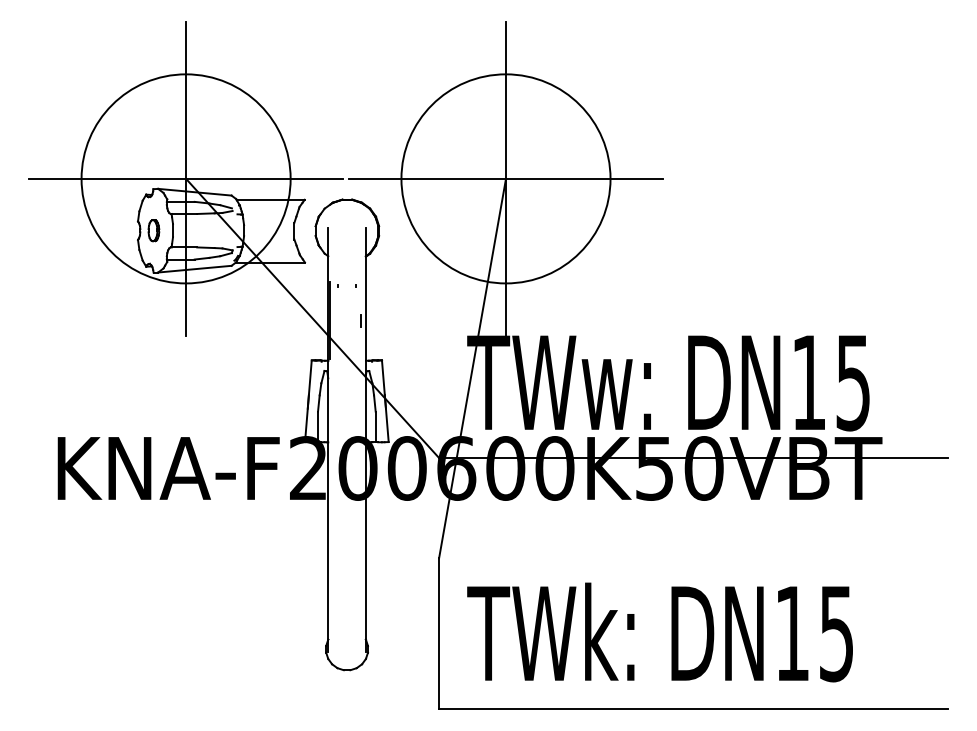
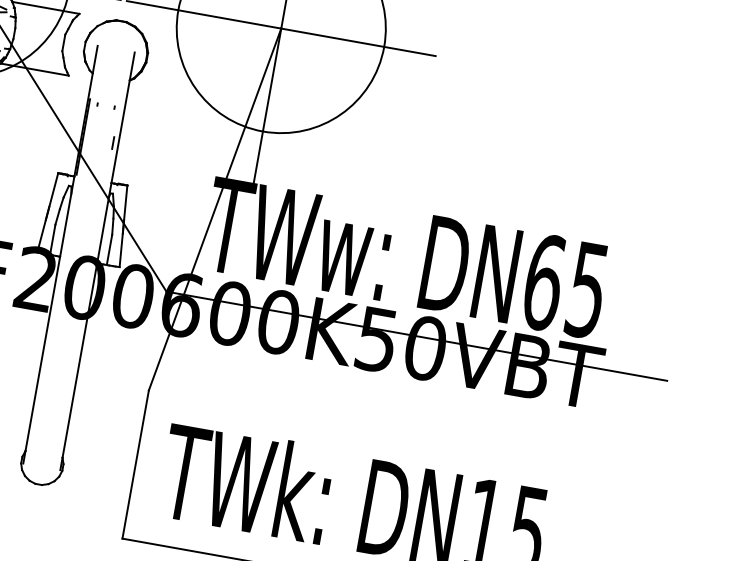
text: (809, 382) -> (544, 282), DN15 -> DN65

